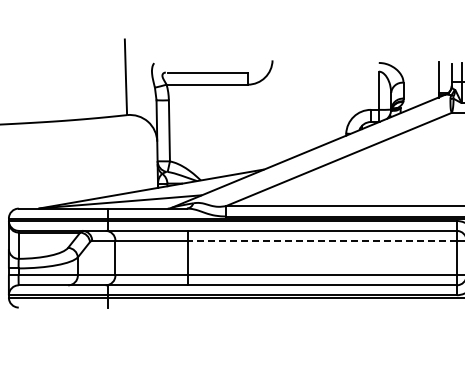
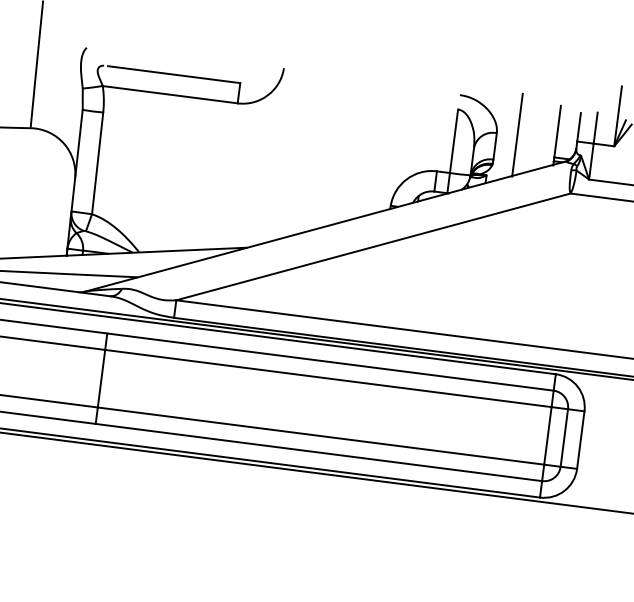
line: (415, 82) -> (516, 135), added
line: (321, 240) -> (326, 377), dashed -> solid

